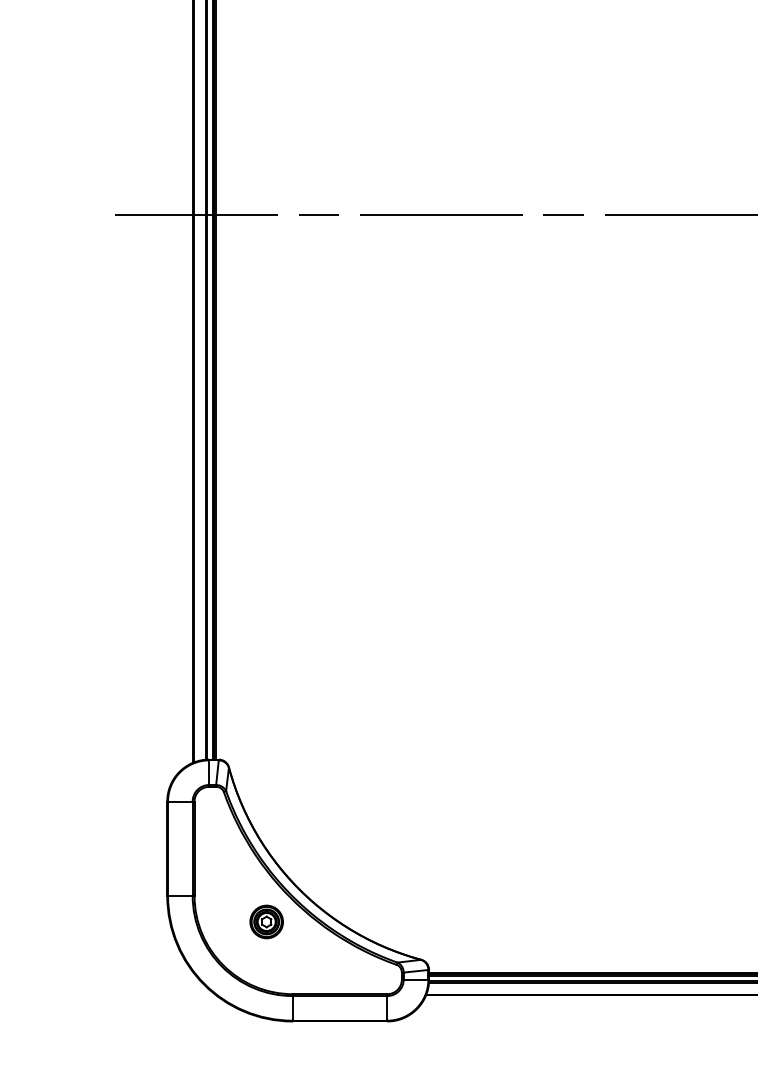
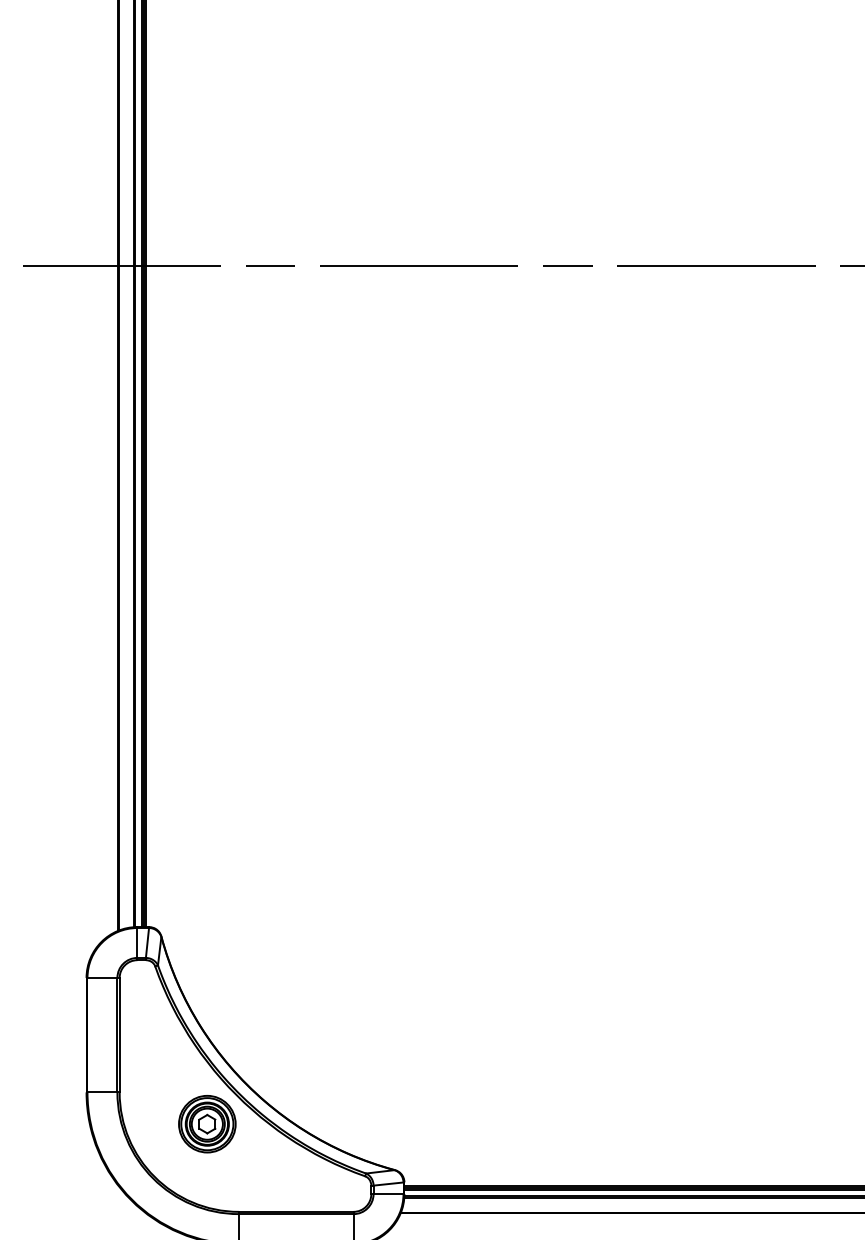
part: (266, 921) -> (206, 1123), size x1.43

